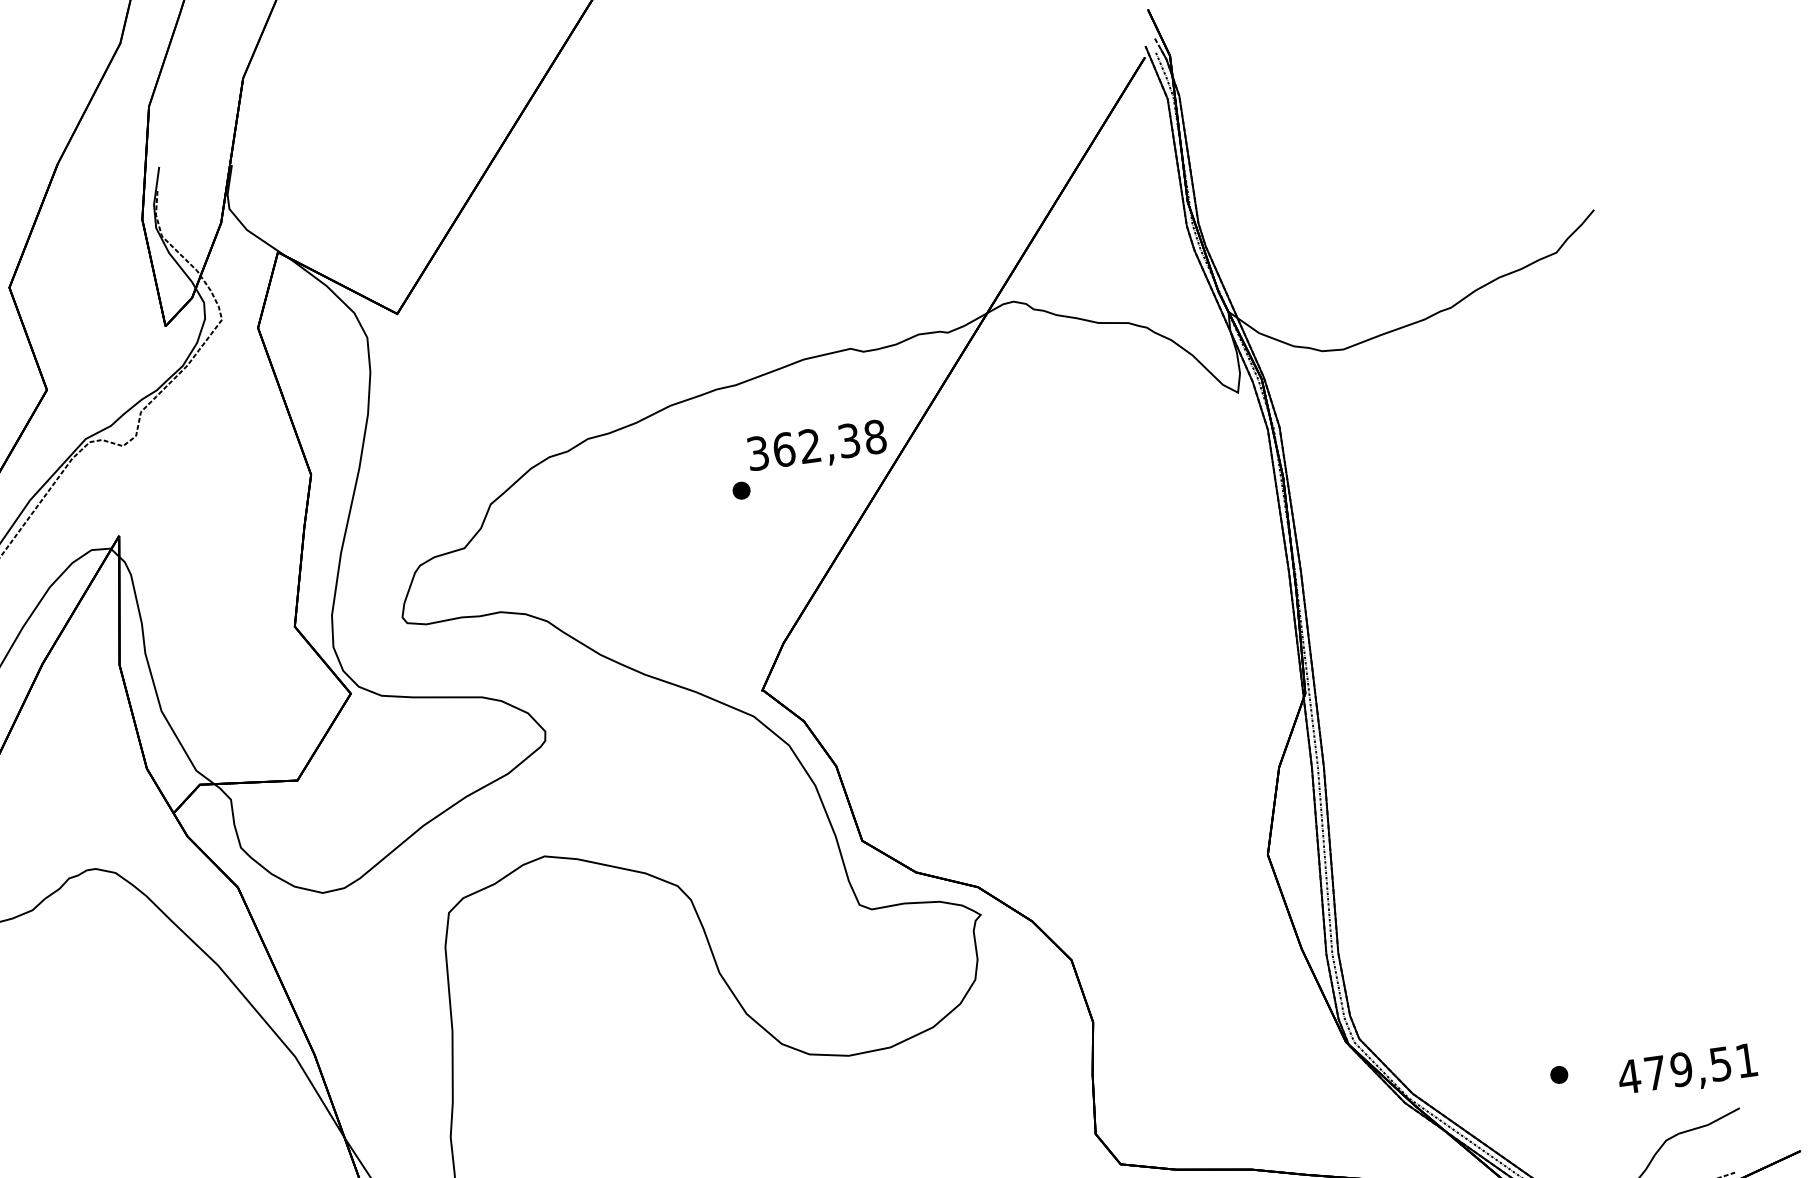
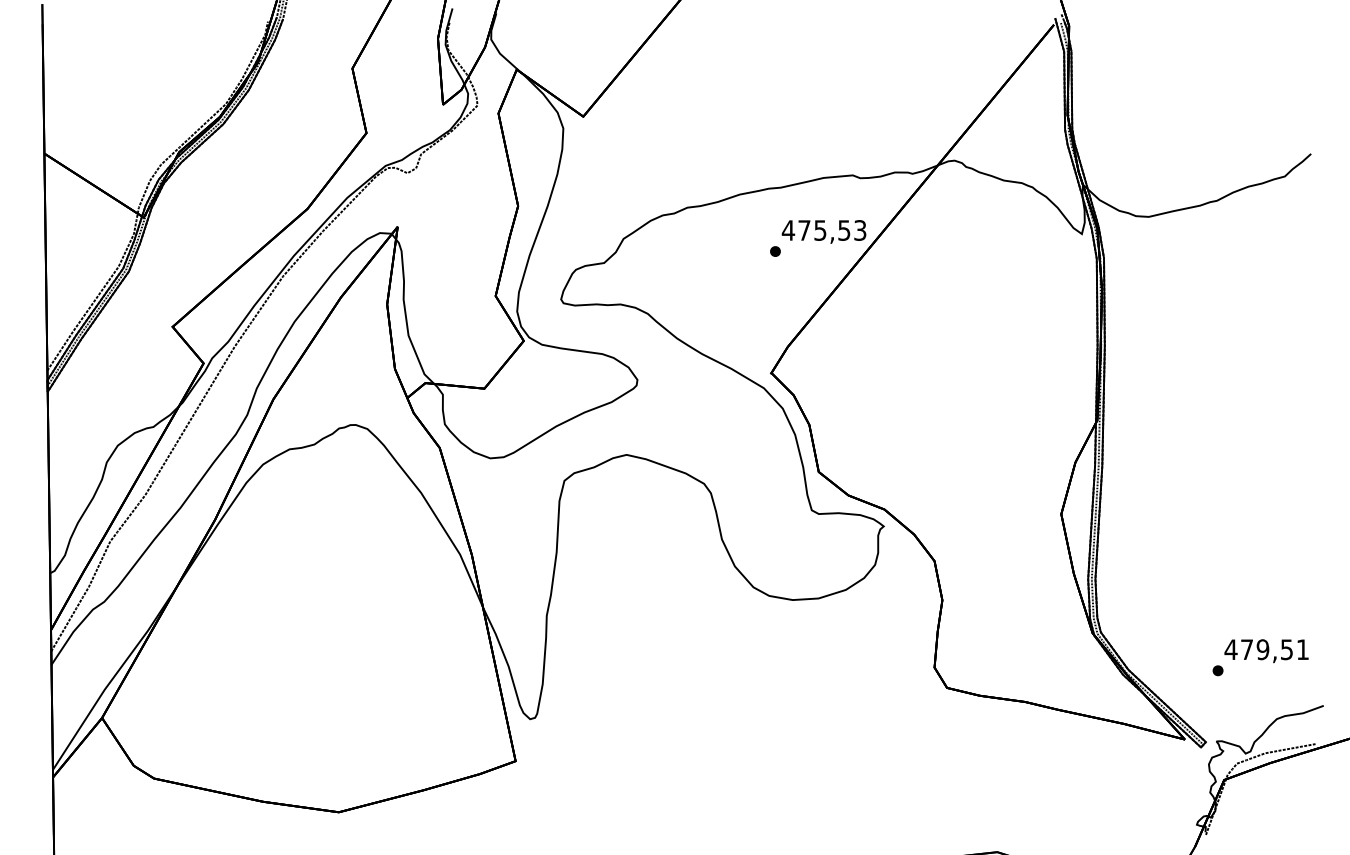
text: (815, 445) -> (823, 230), 362,38 -> 475,53
text: (1687, 1071) -> (1266, 651), moved

